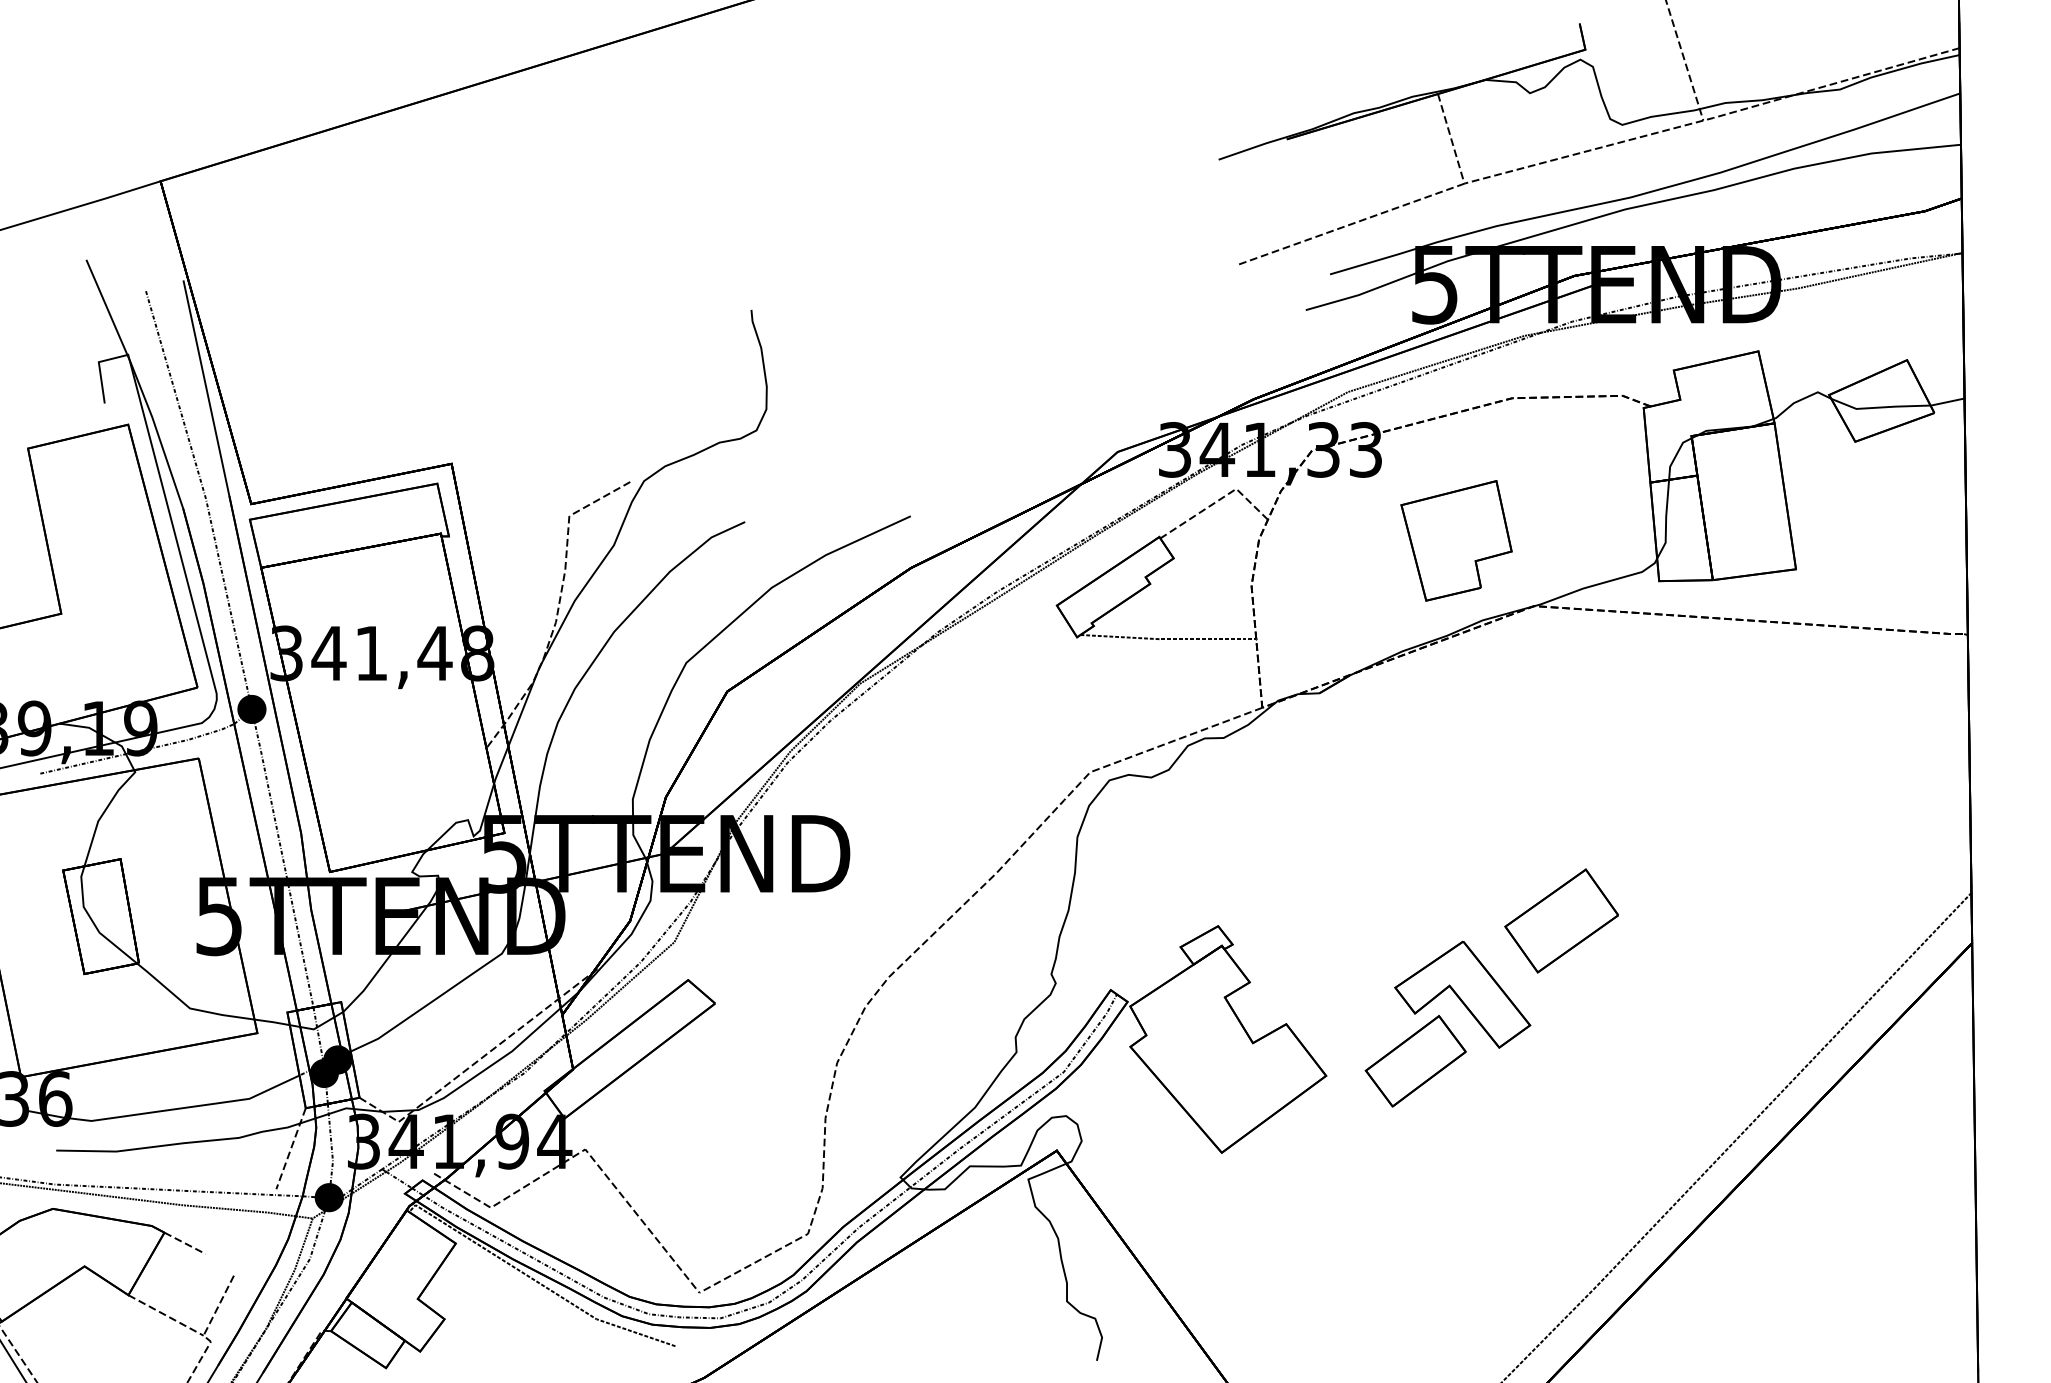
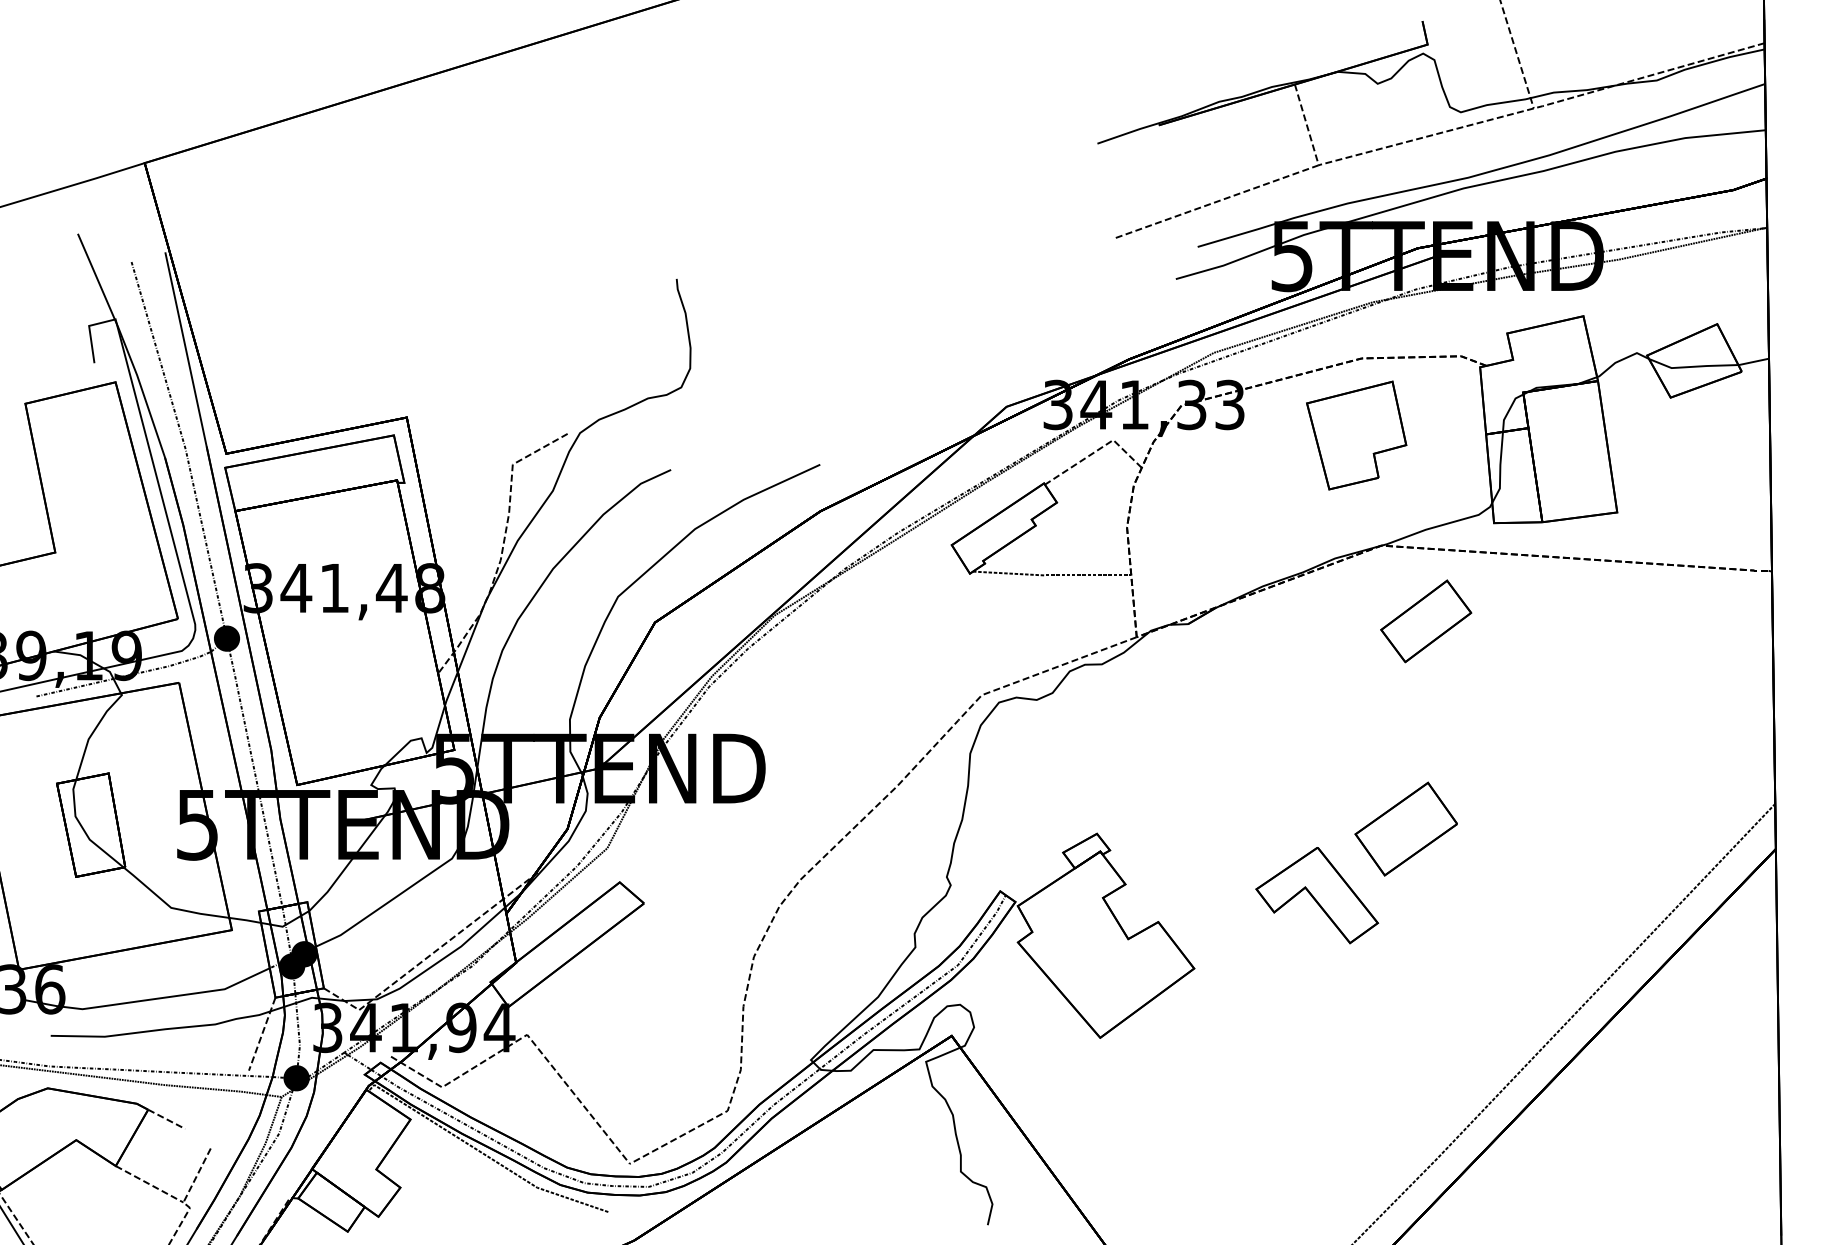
part: (1456, 540) -> (1356, 435), moved
part: (1415, 1061) -> (1425, 621), moved

